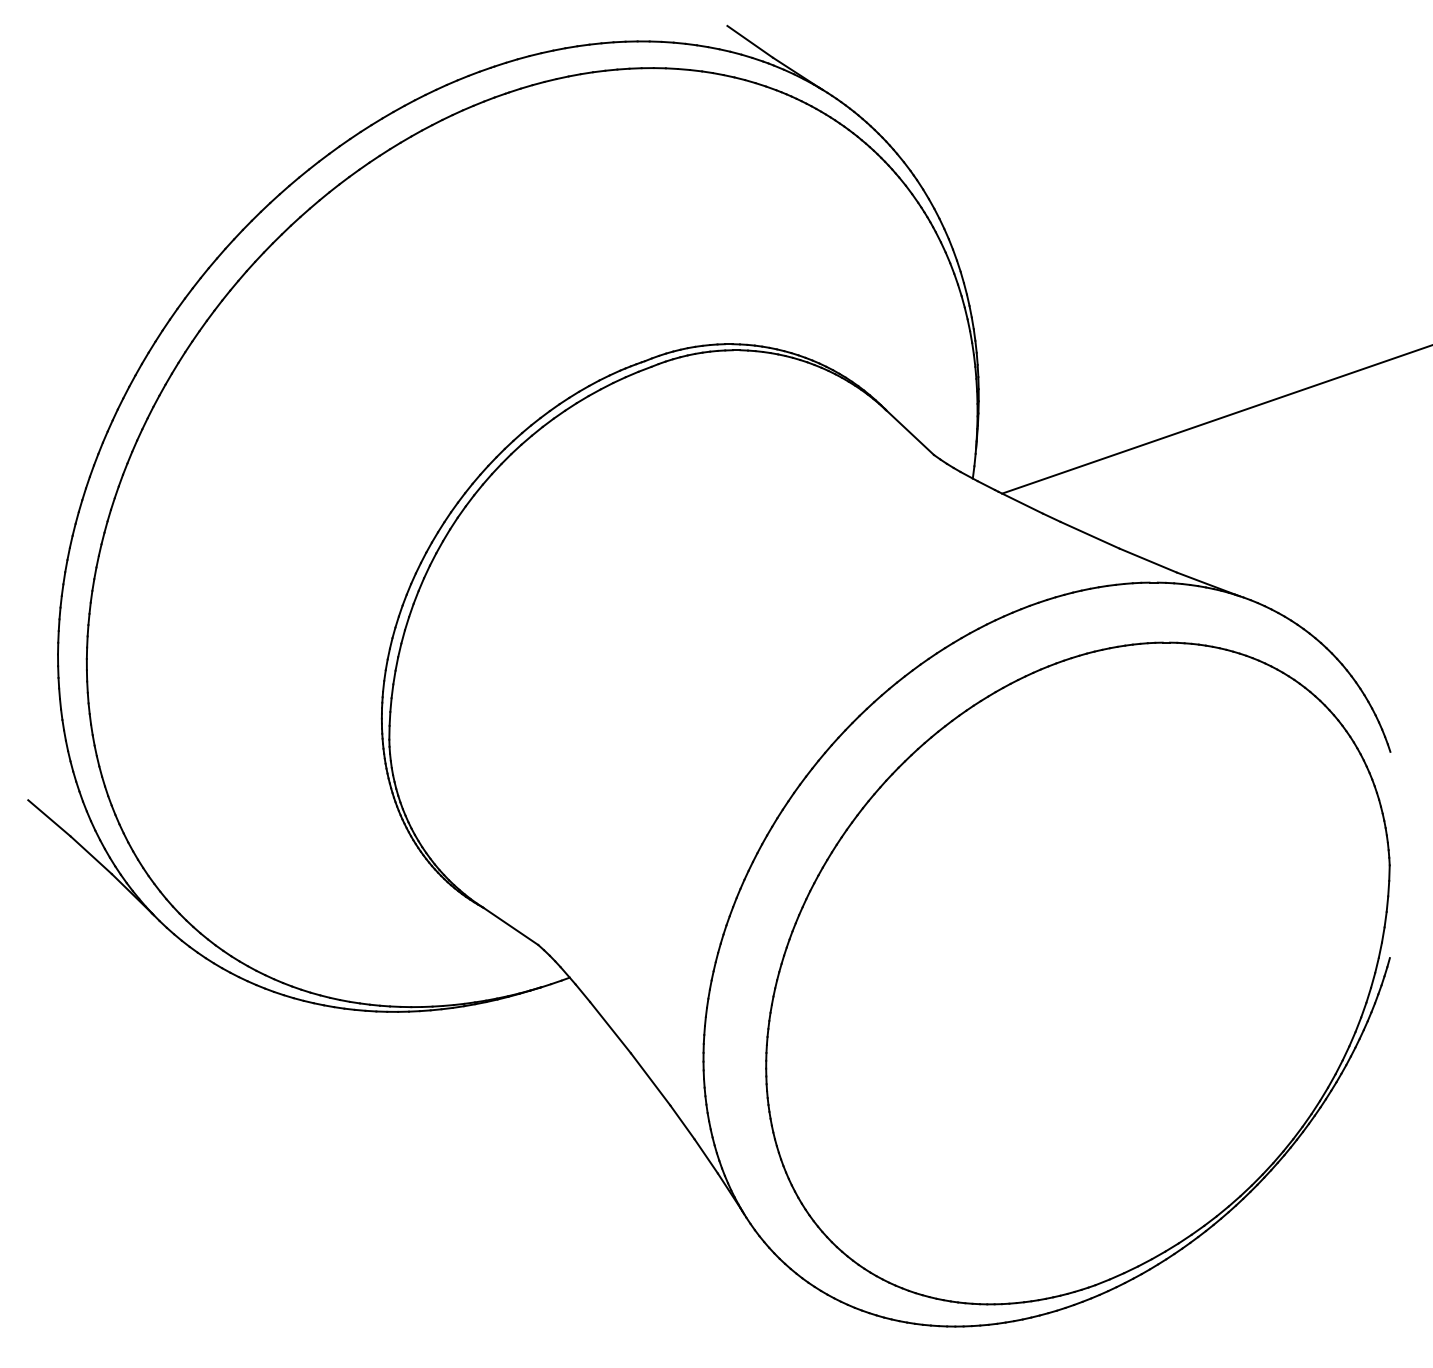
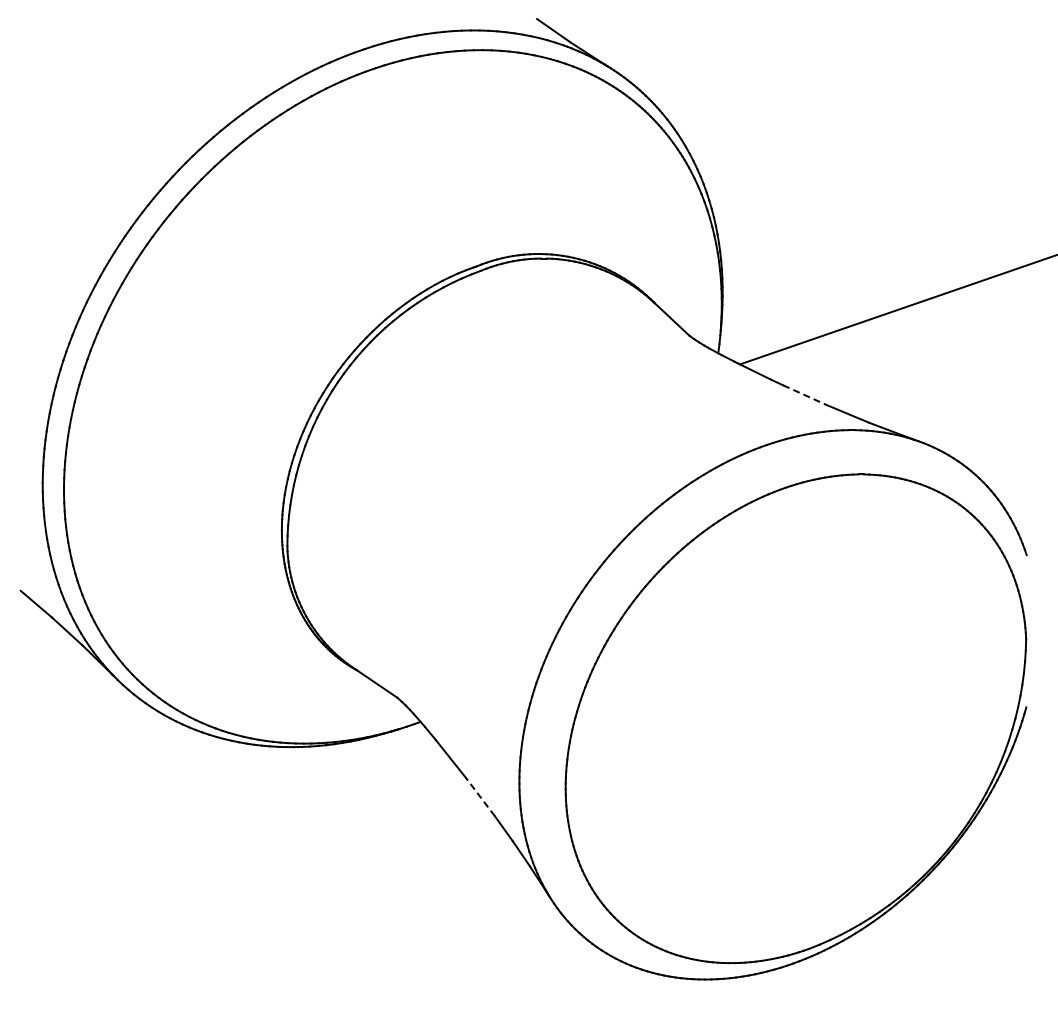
line: (1089, 535) -> (804, 395), solid -> dashed
line: (650, 1078) -> (480, 796), solid -> dashed

